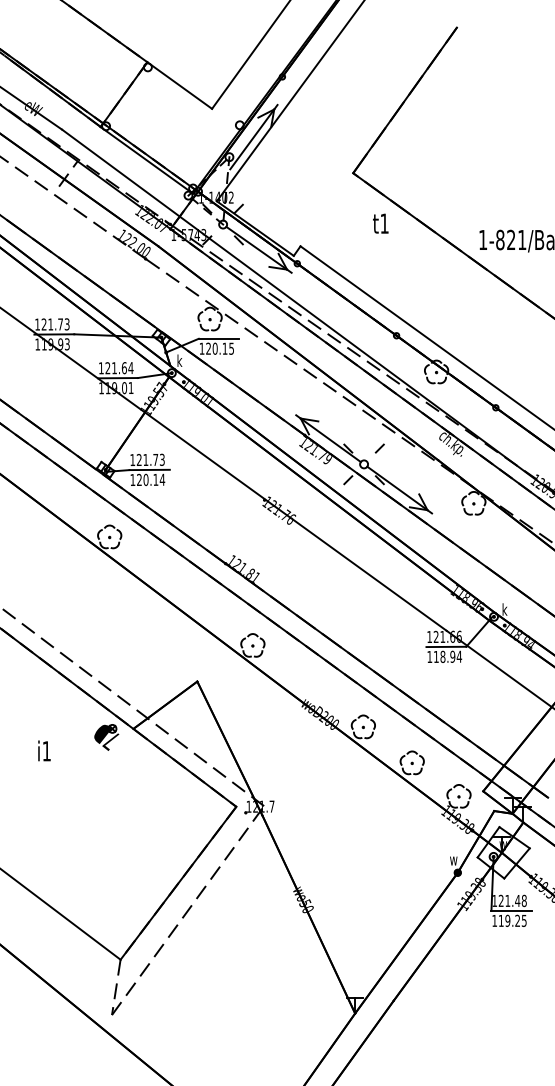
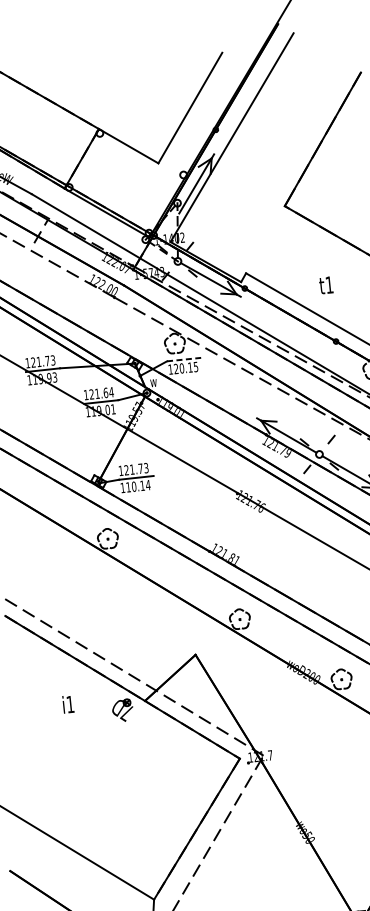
text: (380, 223) -> (325, 285), moved
line: (218, 338) -> (183, 359), solid -> dashed
text: (180, 360) -> (153, 381), k -> w
text: (139, 479) -> (128, 486), 120.14 -> 110.14
text: (44, 750) -> (68, 704), moved

